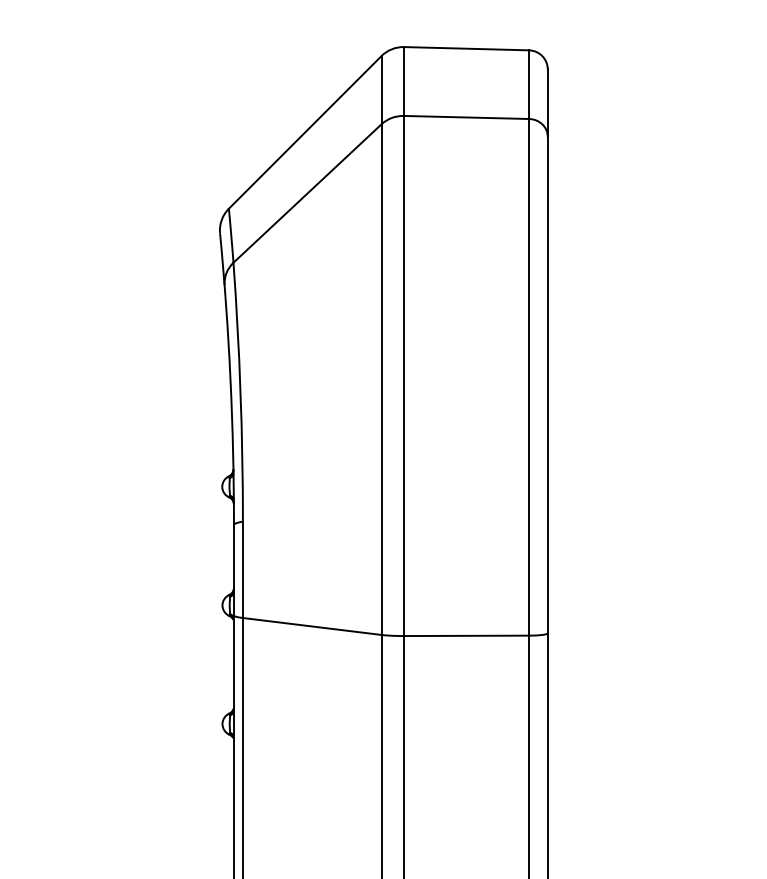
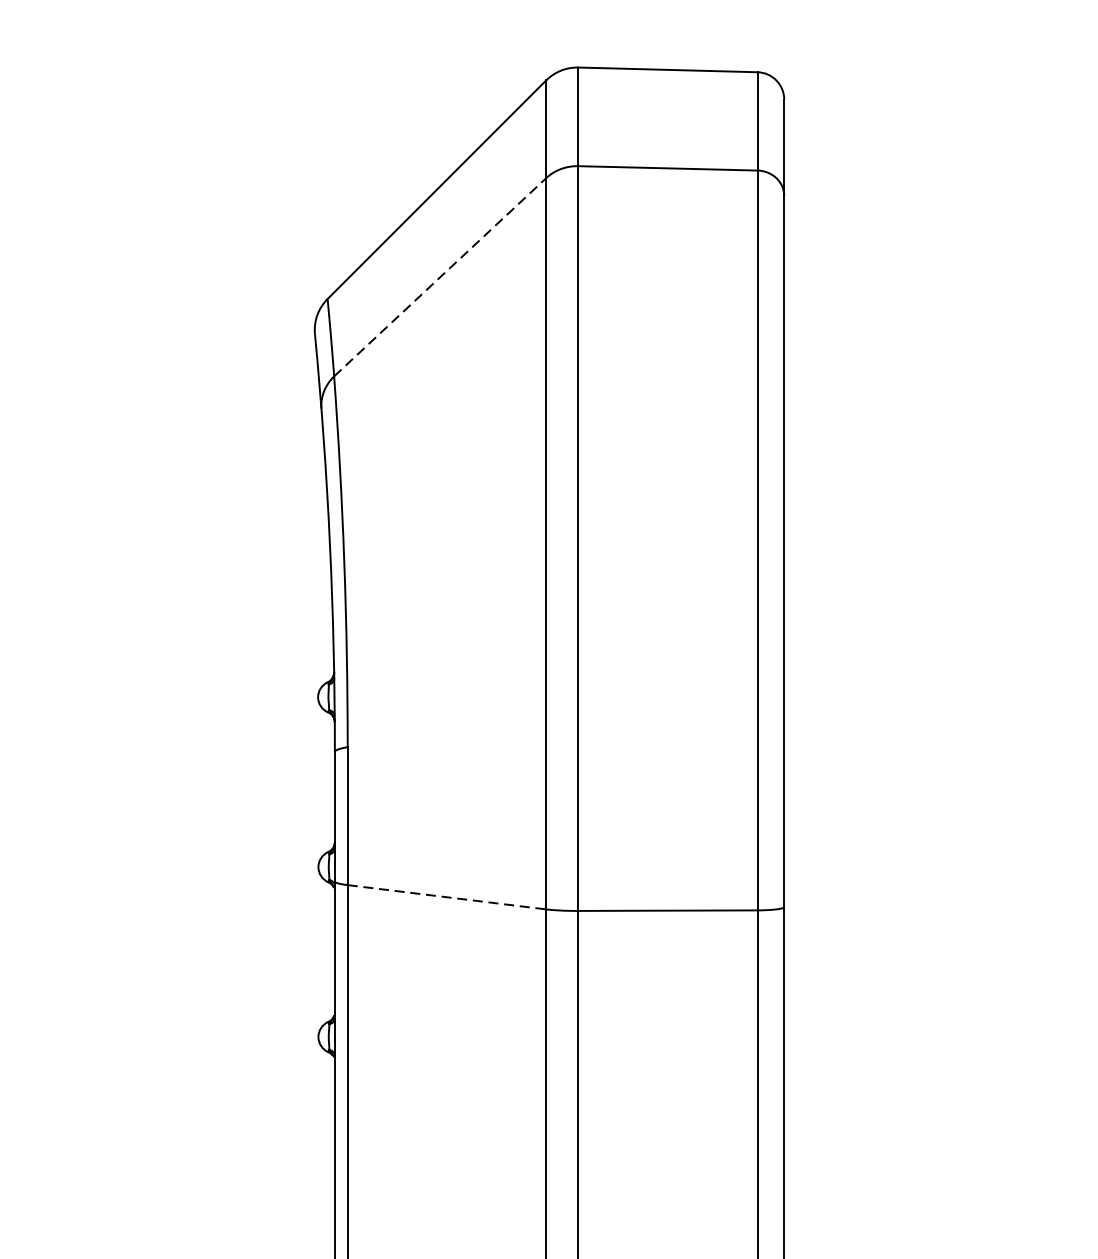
line: (307, 193) -> (440, 277), solid -> dashed
line: (312, 626) -> (447, 897), solid -> dashed

